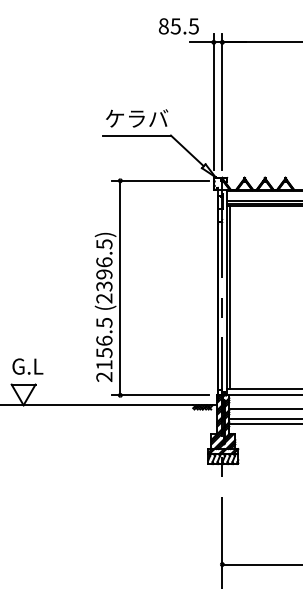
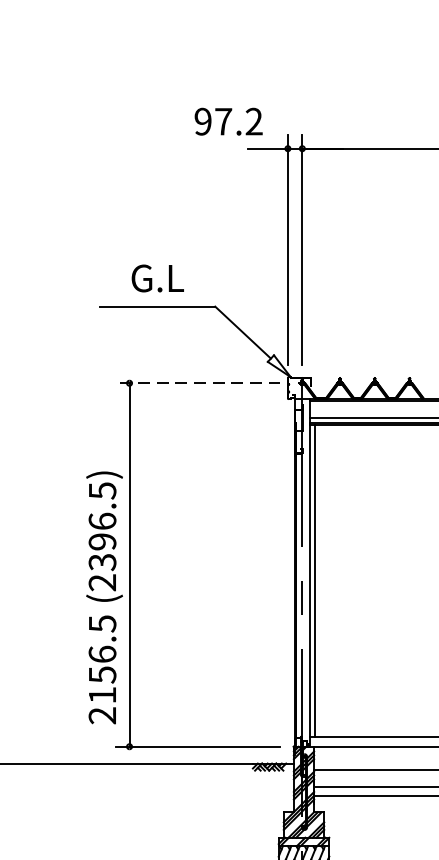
text: (178, 26) -> (228, 121), 85.5 -> 97.2
text: (137, 118) -> (158, 277), ケラバ -> G.L
line: (160, 180) -> (197, 382), solid -> dashed

